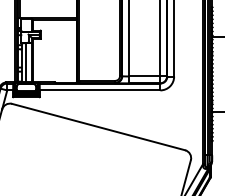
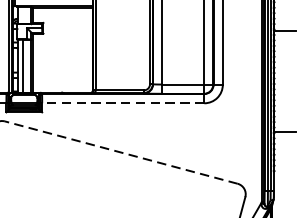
line: (99, 90) -> (122, 103), solid -> dashed
line: (98, 127) -> (121, 153), solid -> dashed

